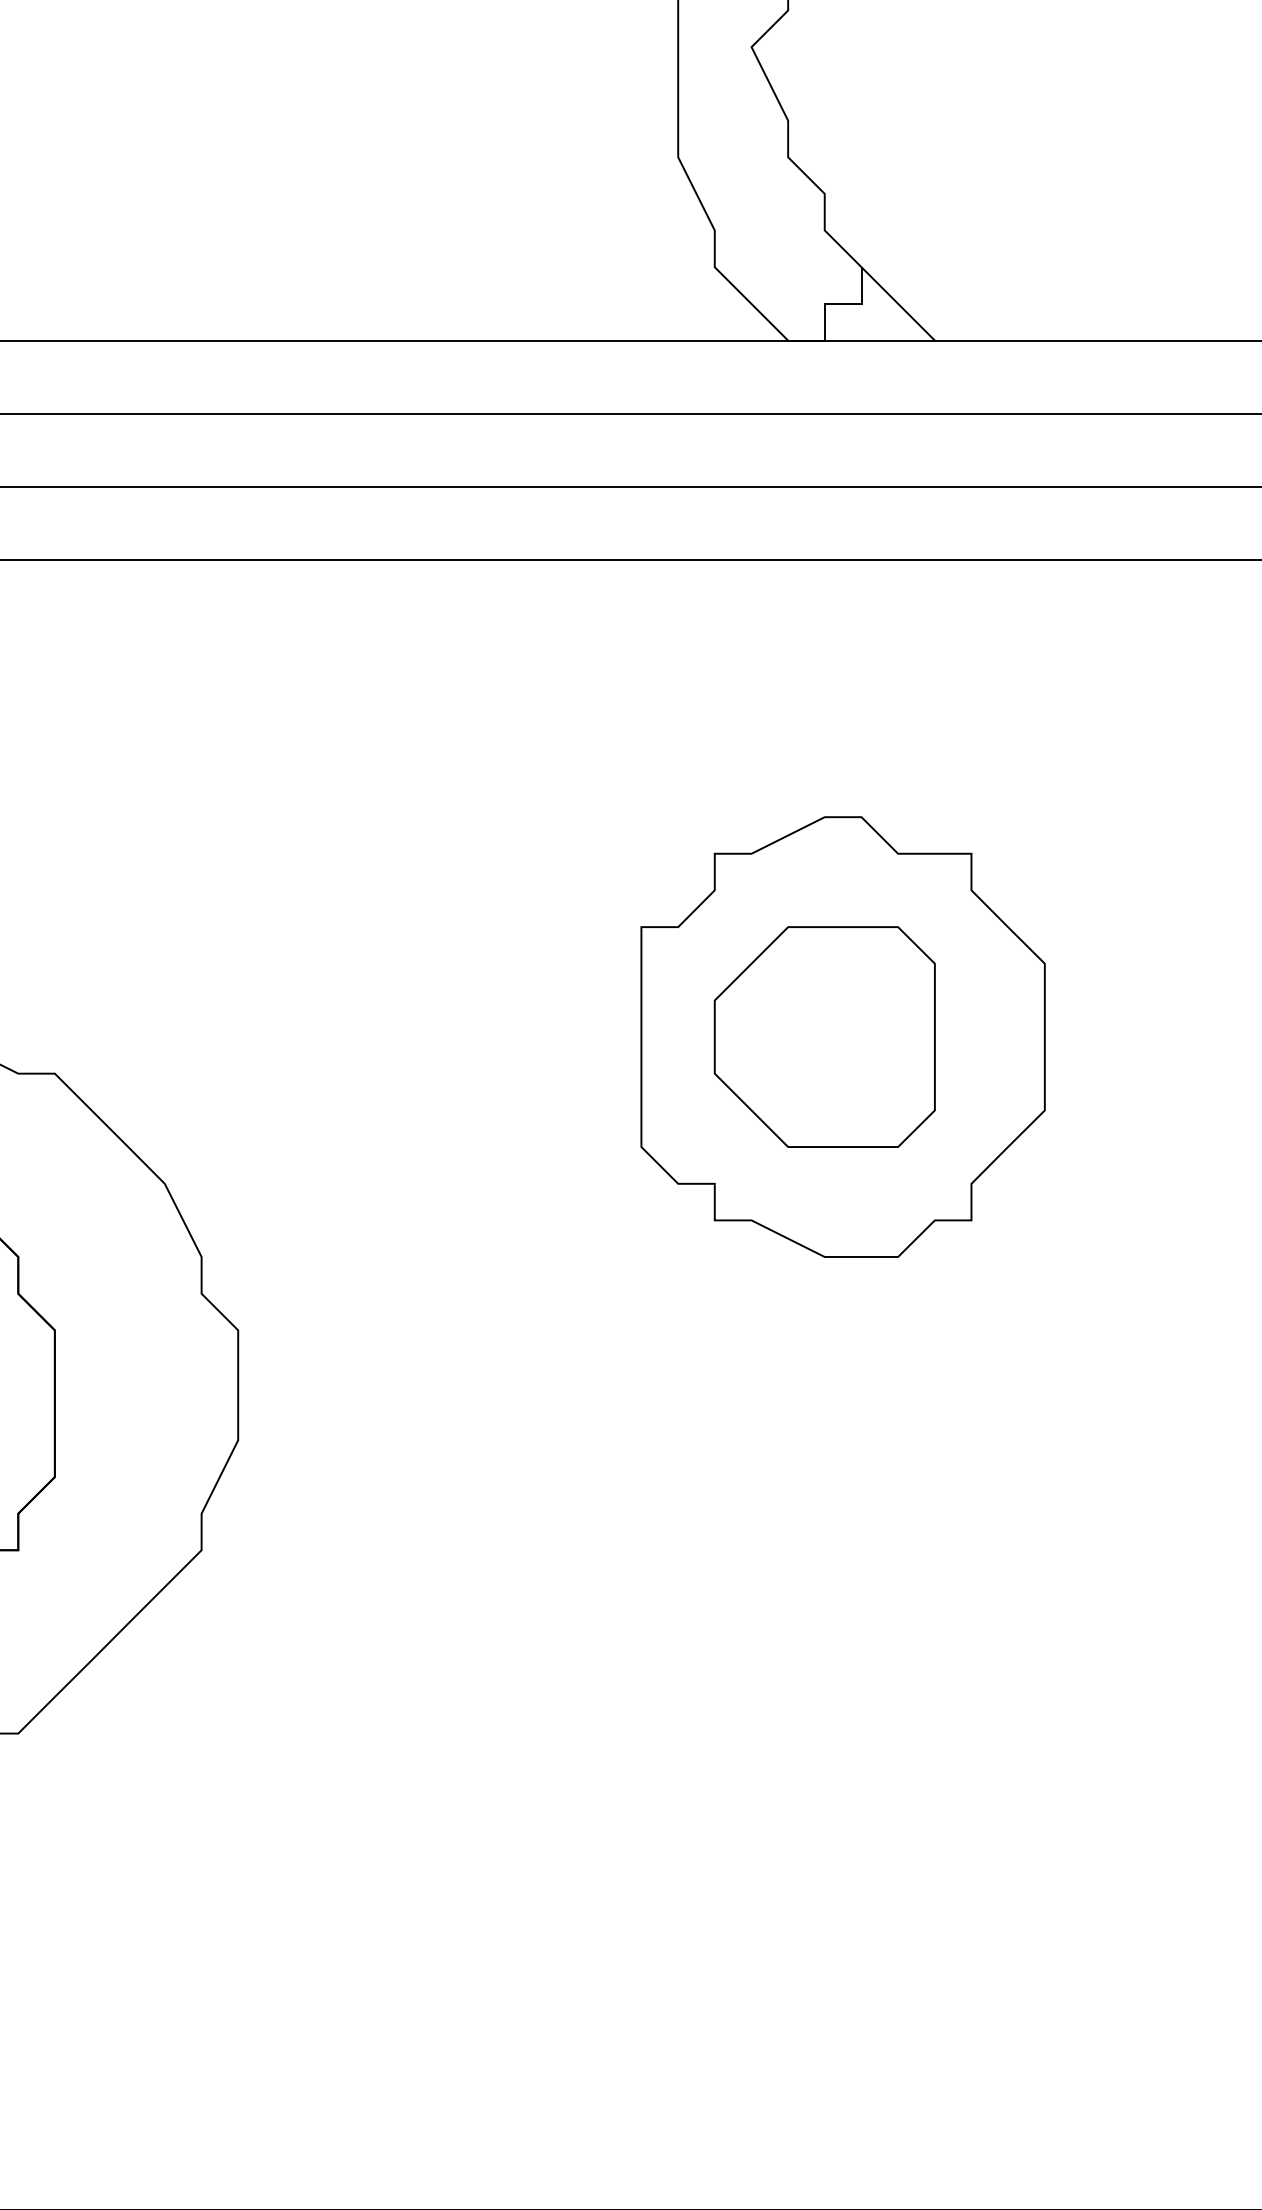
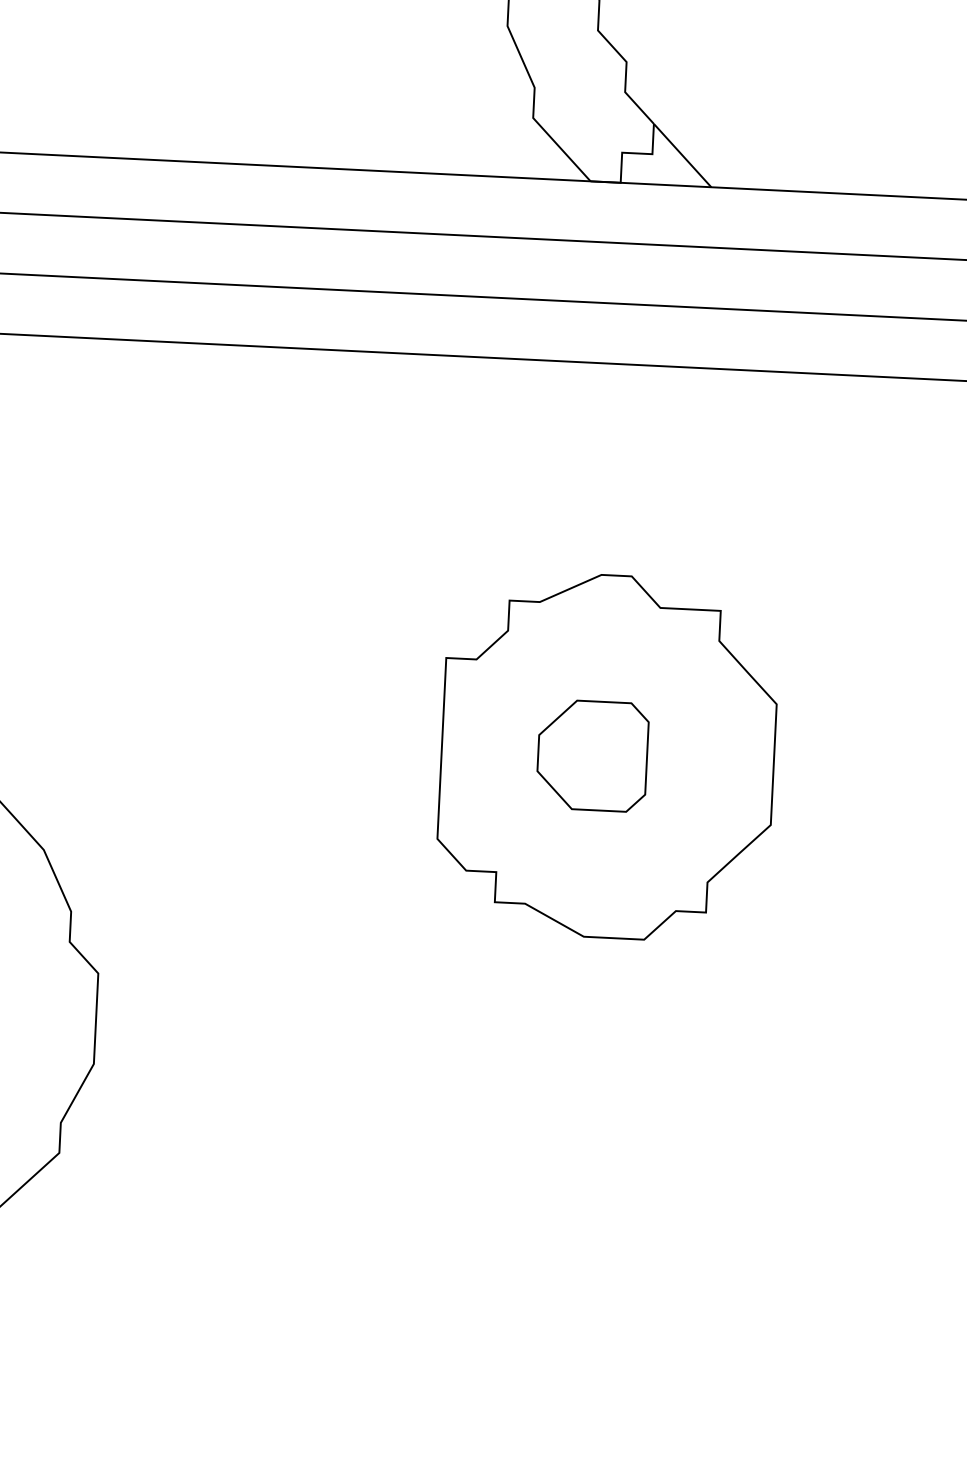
part: (824, 1036) -> (592, 755), size x0.6

